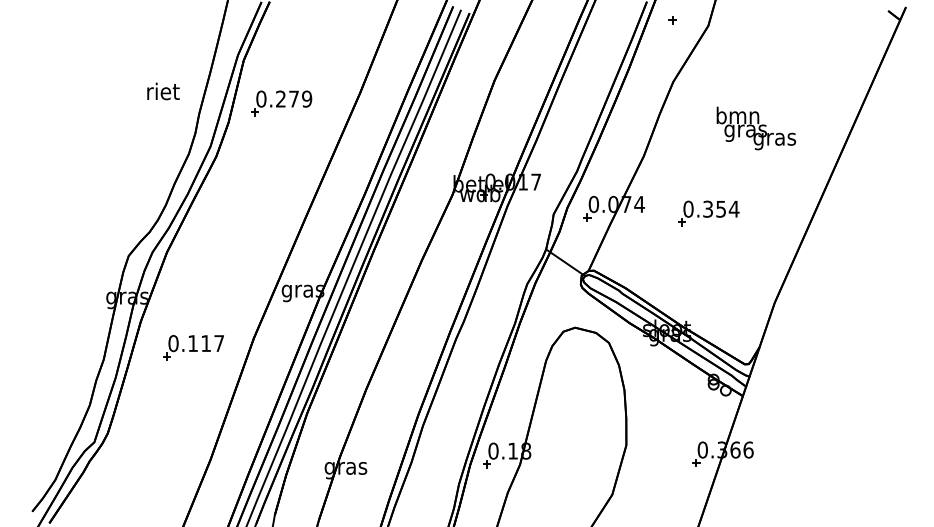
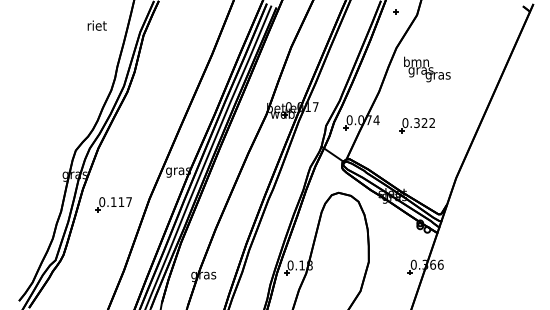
text: (162, 91) -> (96, 25), moved
part: (281, 102) -> (165, 60), removed
text: (756, 128) -> (427, 69), moved
text: (727, 209) -> (428, 123), 0.354 -> 0.322

